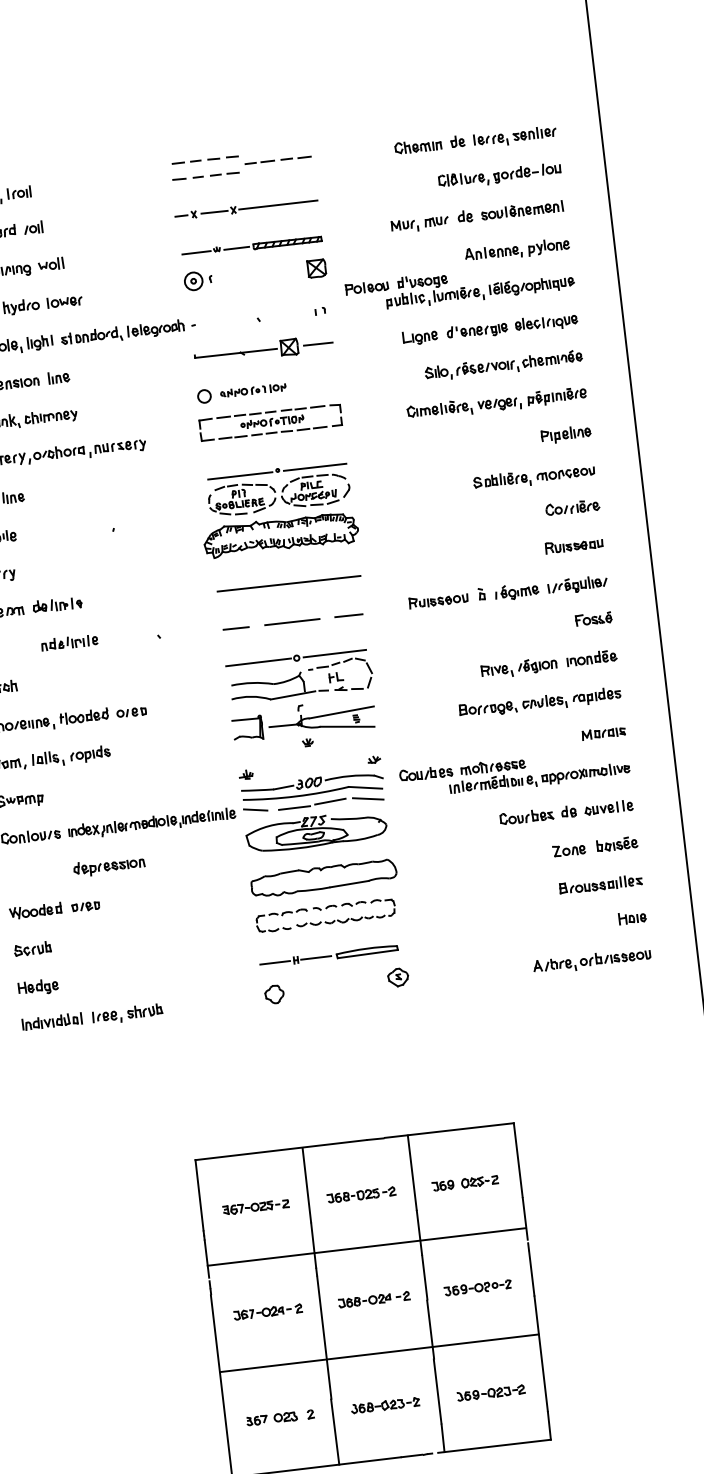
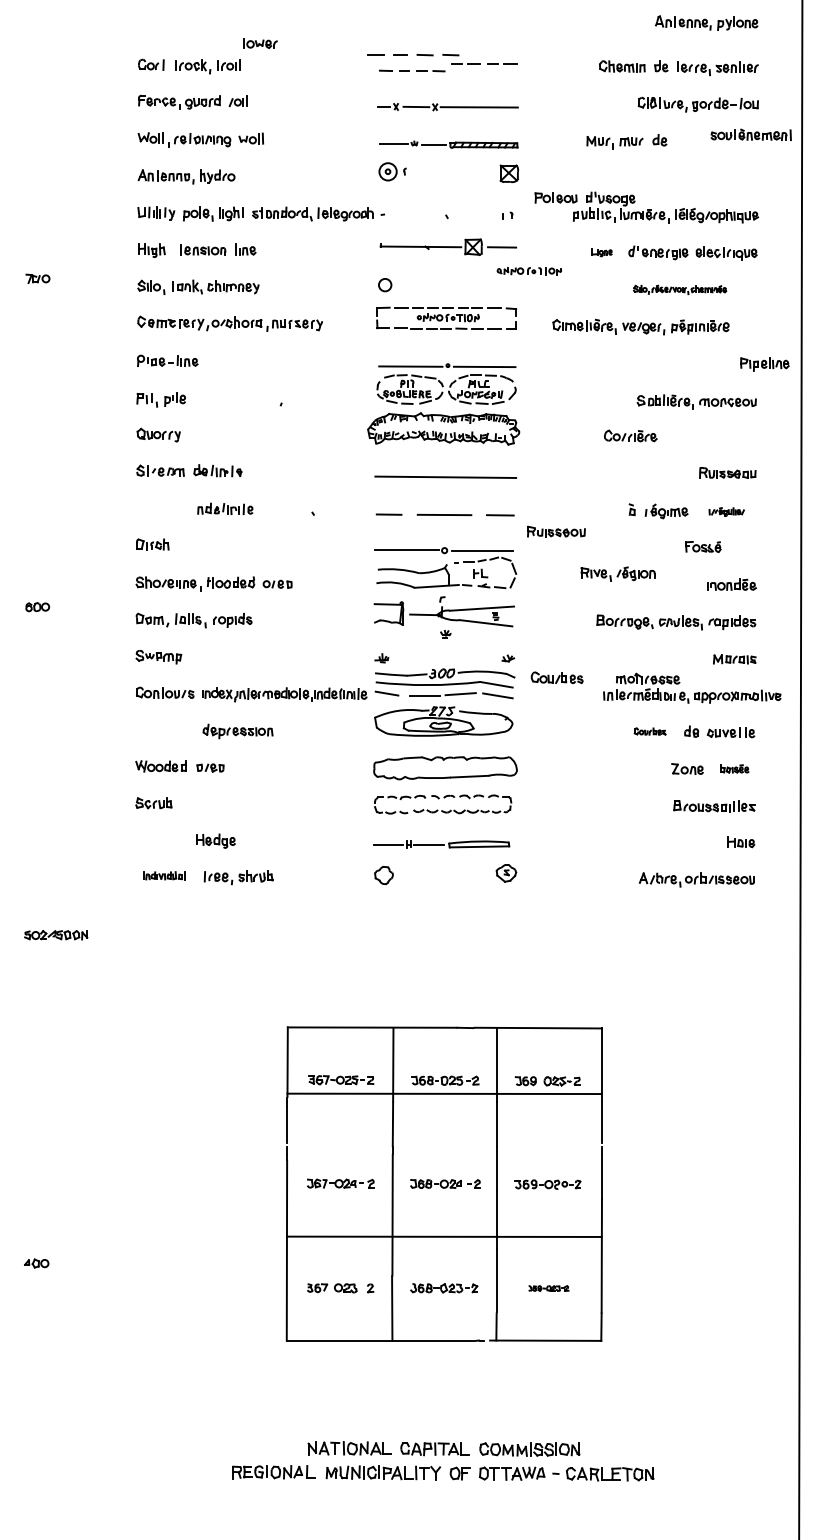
part: (205, 160) -> (413, 55), size x1.4
part: (521, 210) -> (750, 134), moved
part: (517, 249) -> (706, 22), moved
part: (65, 301) -> (260, 43), moved
part: (419, 337) -> (601, 252), size x0.6
part: (503, 365) -> (679, 289), size x0.6
part: (253, 390) -> (529, 271), moved
part: (496, 403) -> (640, 326), moved
part: (565, 434) -> (764, 364), moved
part: (572, 507) -> (630, 435), moved
part: (577, 584) -> (726, 511), size x0.6
part: (438, 600) -> (556, 531), moved
part: (593, 618) -> (703, 546), moved
part: (518, 667) -> (617, 573), moved
part: (539, 769) -> (692, 687), moved
part: (526, 816) -> (649, 731), size x0.6
part: (616, 843) -> (734, 768), size x0.7
part: (37, 986) -> (215, 840), moved
part: (52, 1021) -> (164, 875), size x0.7
line: (366, 1246) -> (444, 1093), moved
part: (491, 1393) -> (548, 1288), size x0.6

